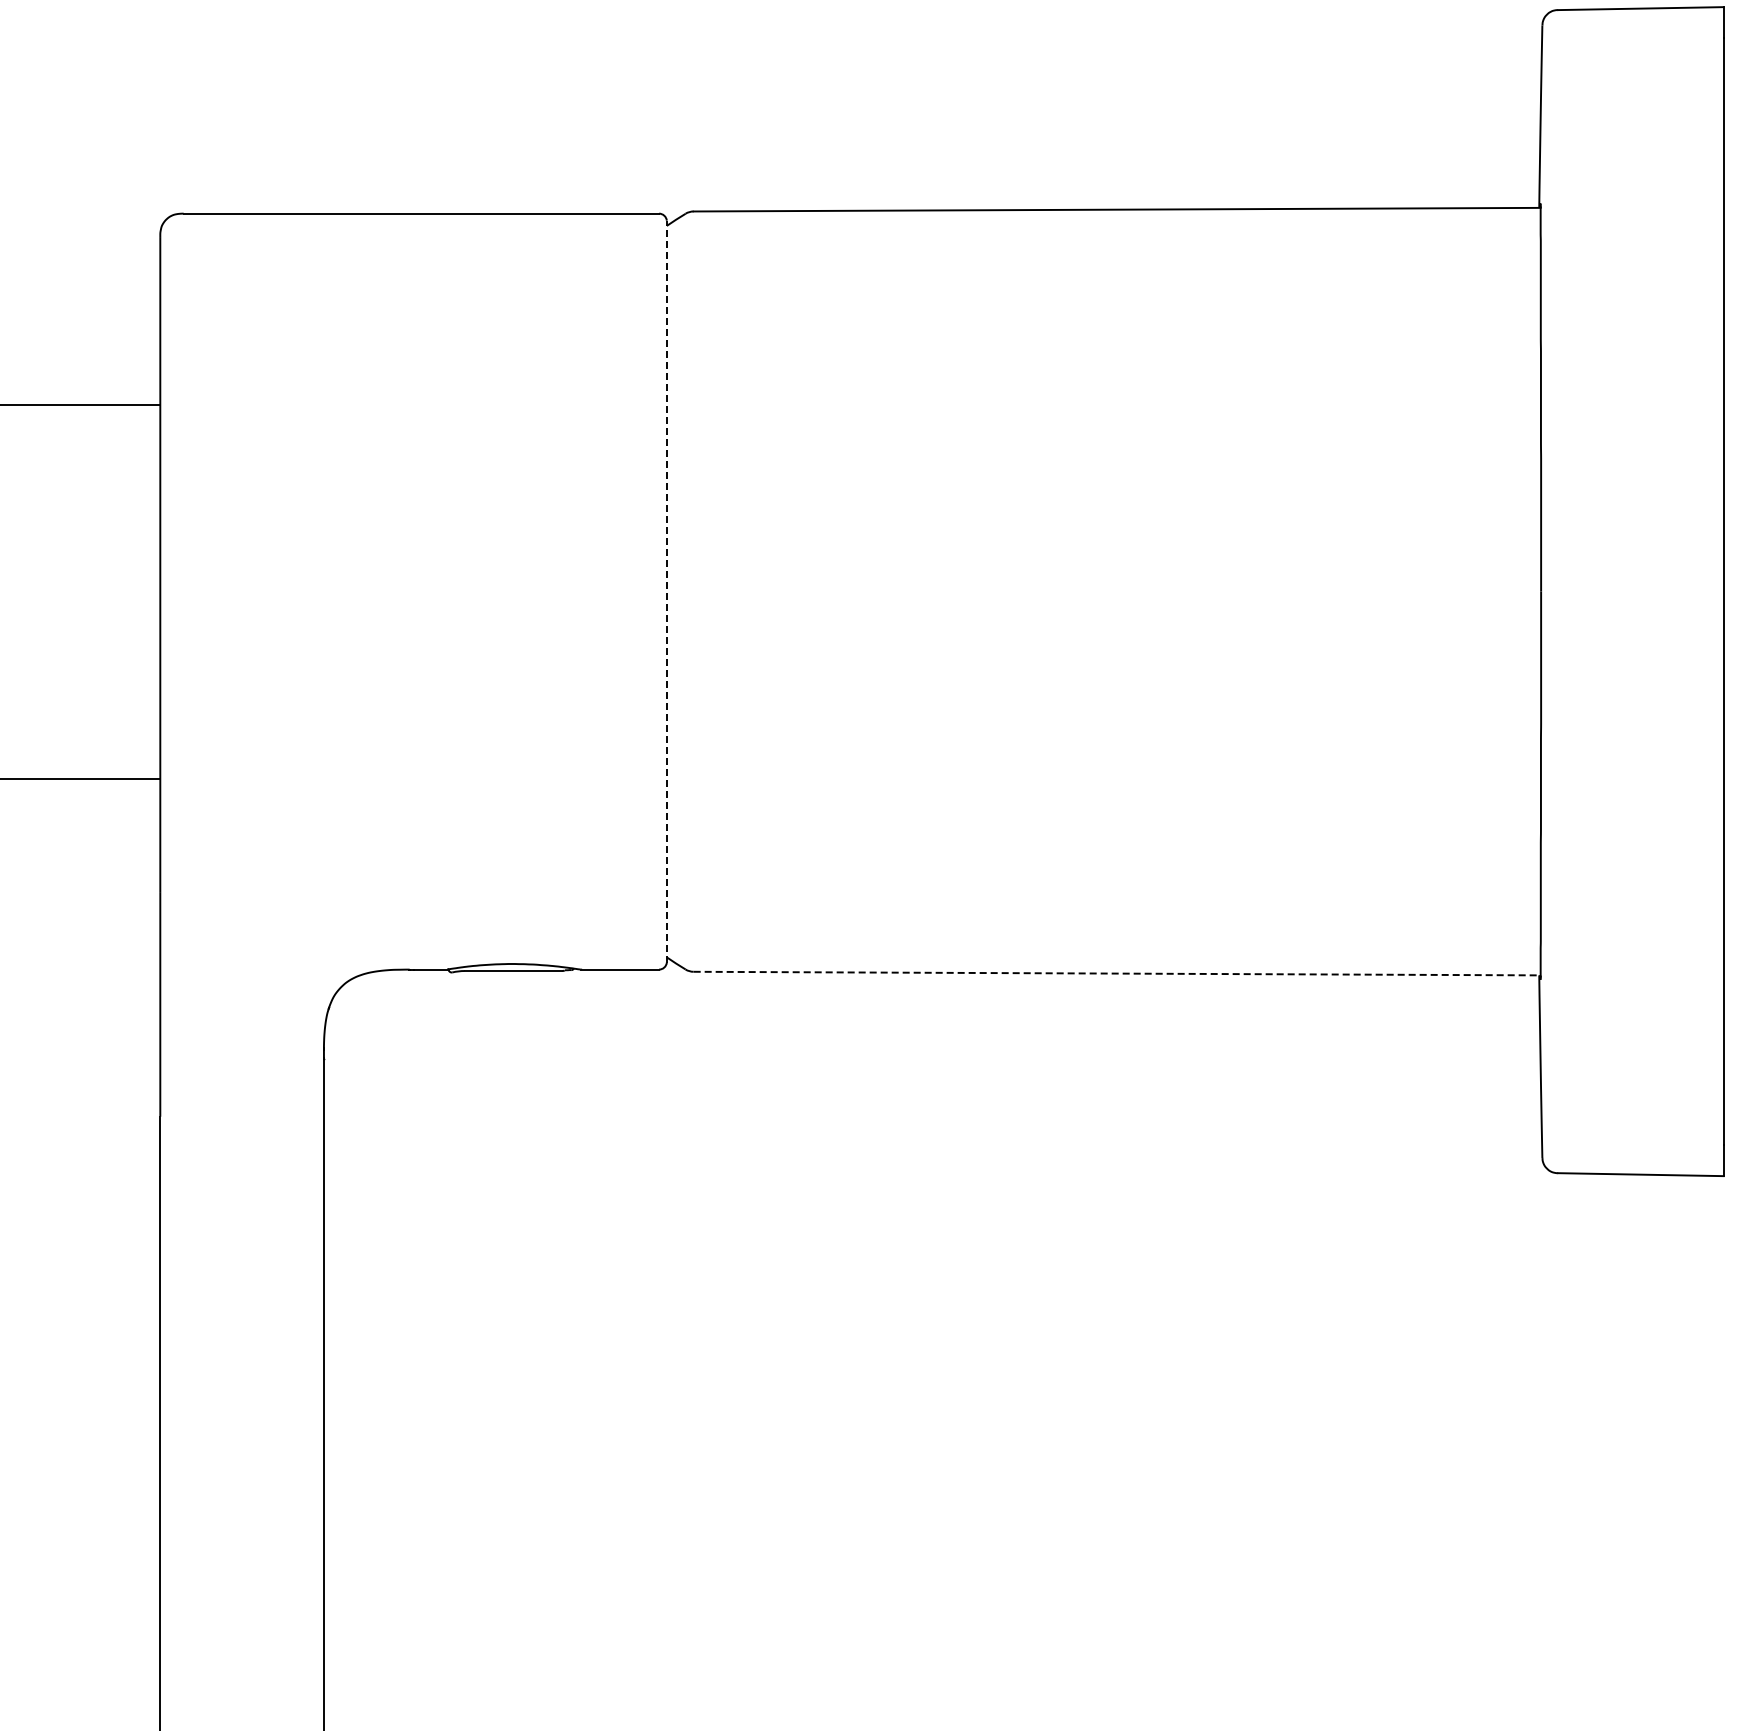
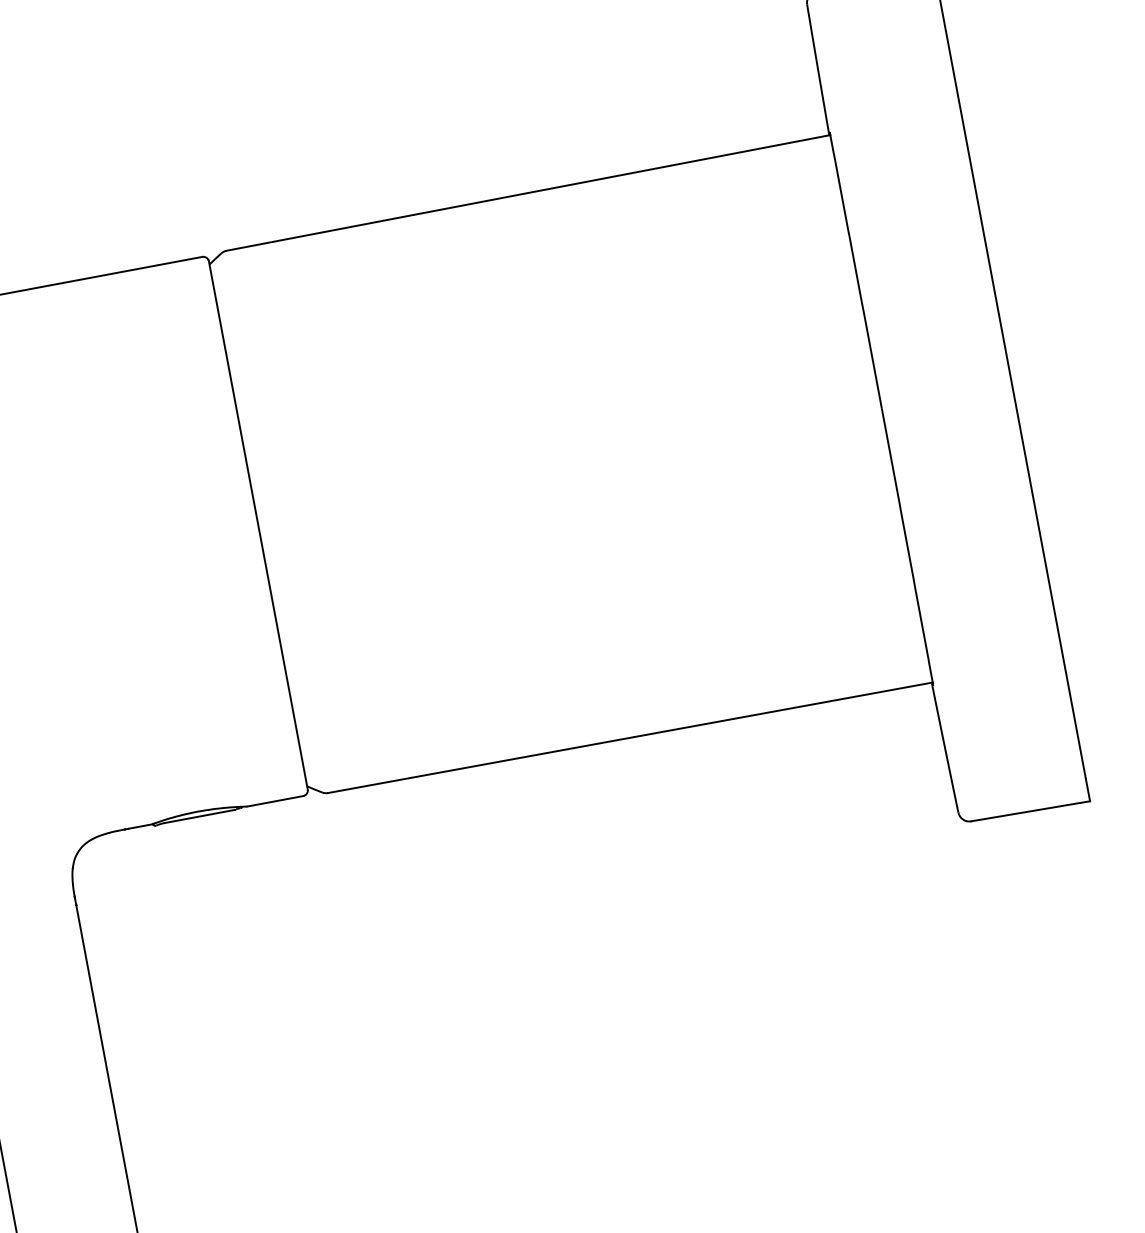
line: (666, 591) -> (258, 525), dashed -> solid
line: (1117, 973) -> (630, 737), dashed -> solid

